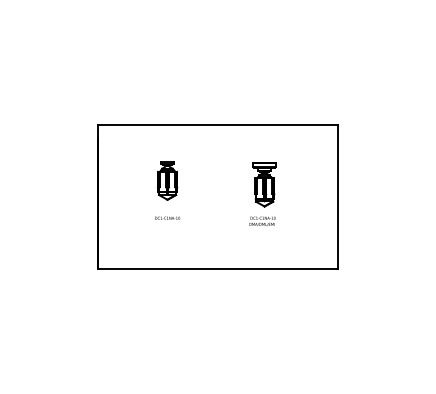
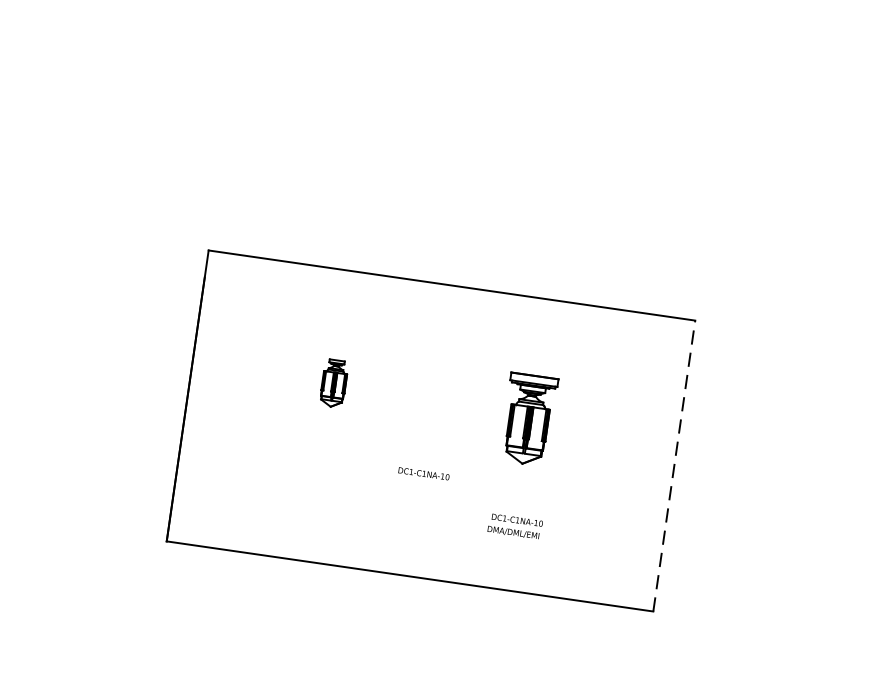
part: (167, 180) -> (333, 382), size x0.6
line: (338, 196) -> (674, 465), solid -> dashed
text: (167, 217) -> (424, 472), moved
text: (262, 220) -> (515, 524), moved

